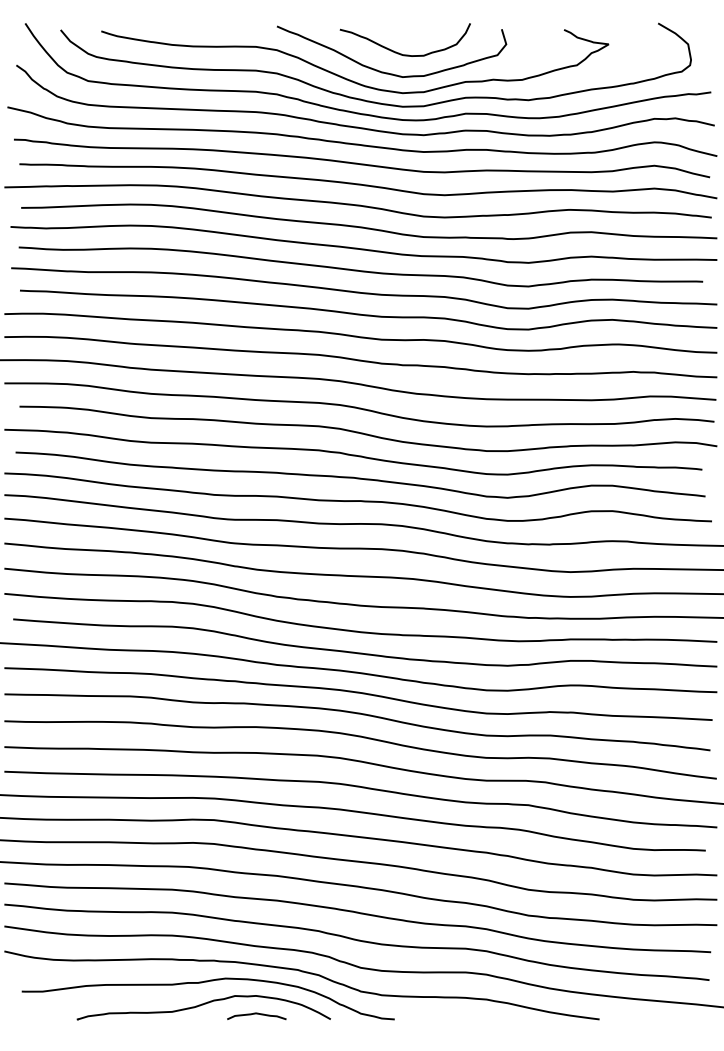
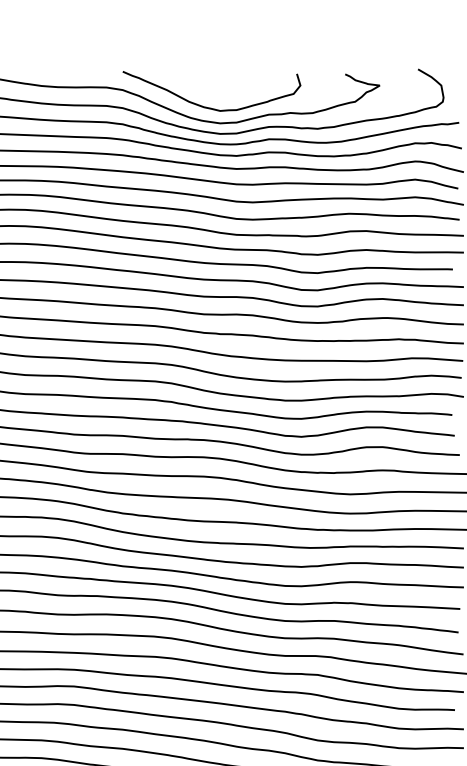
curve: (399, 52) -> (217, 91), removed

